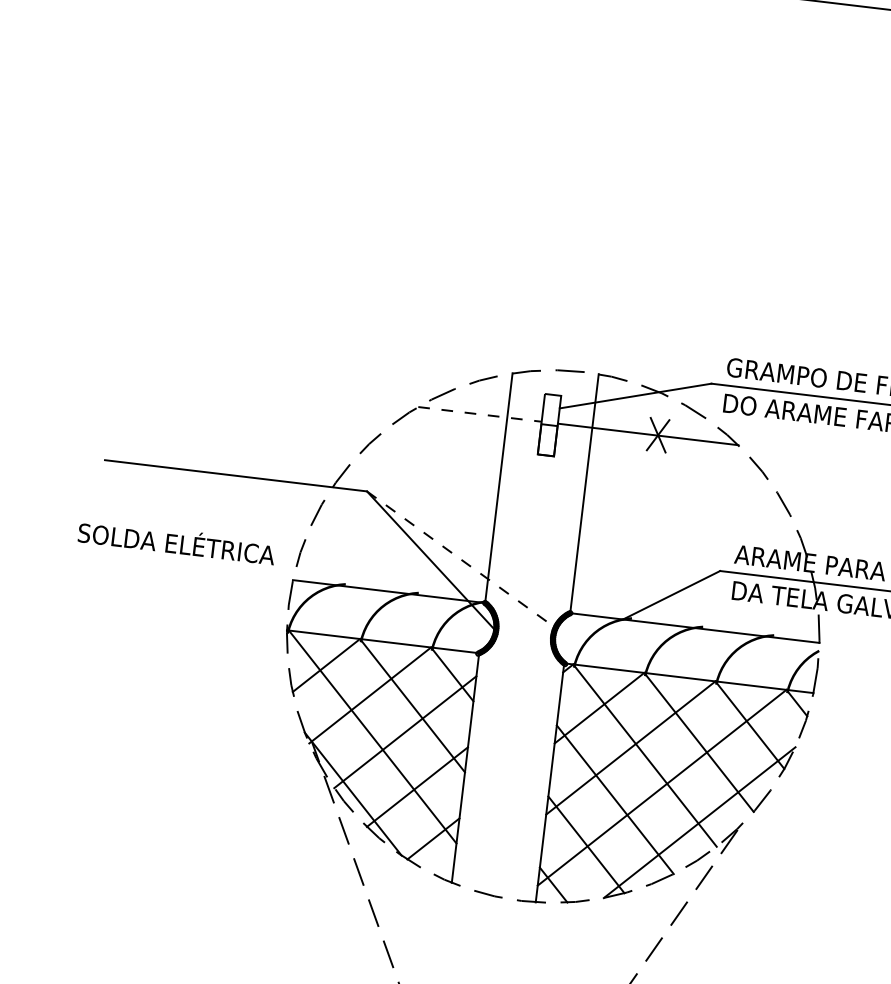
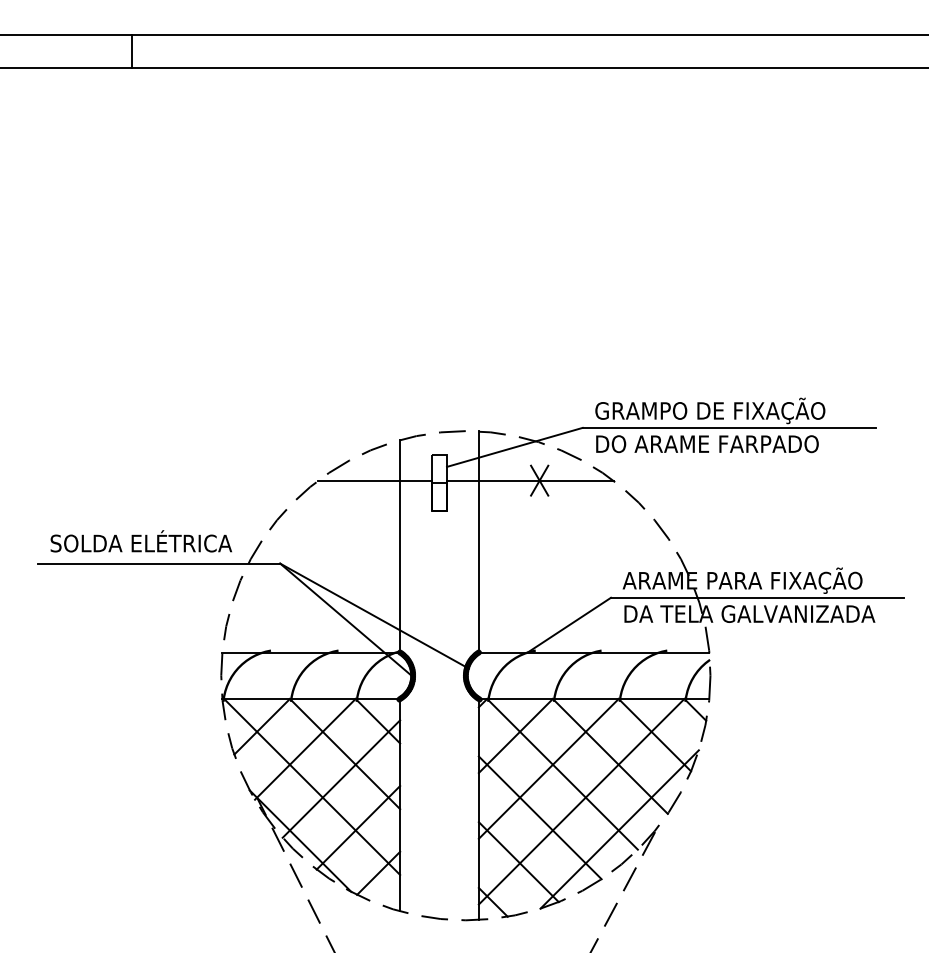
line: (480, 414) -> (375, 481), dashed -> solid
text: (175, 541) -> (140, 541), moved
line: (462, 560) -> (374, 616), dashed -> solid

